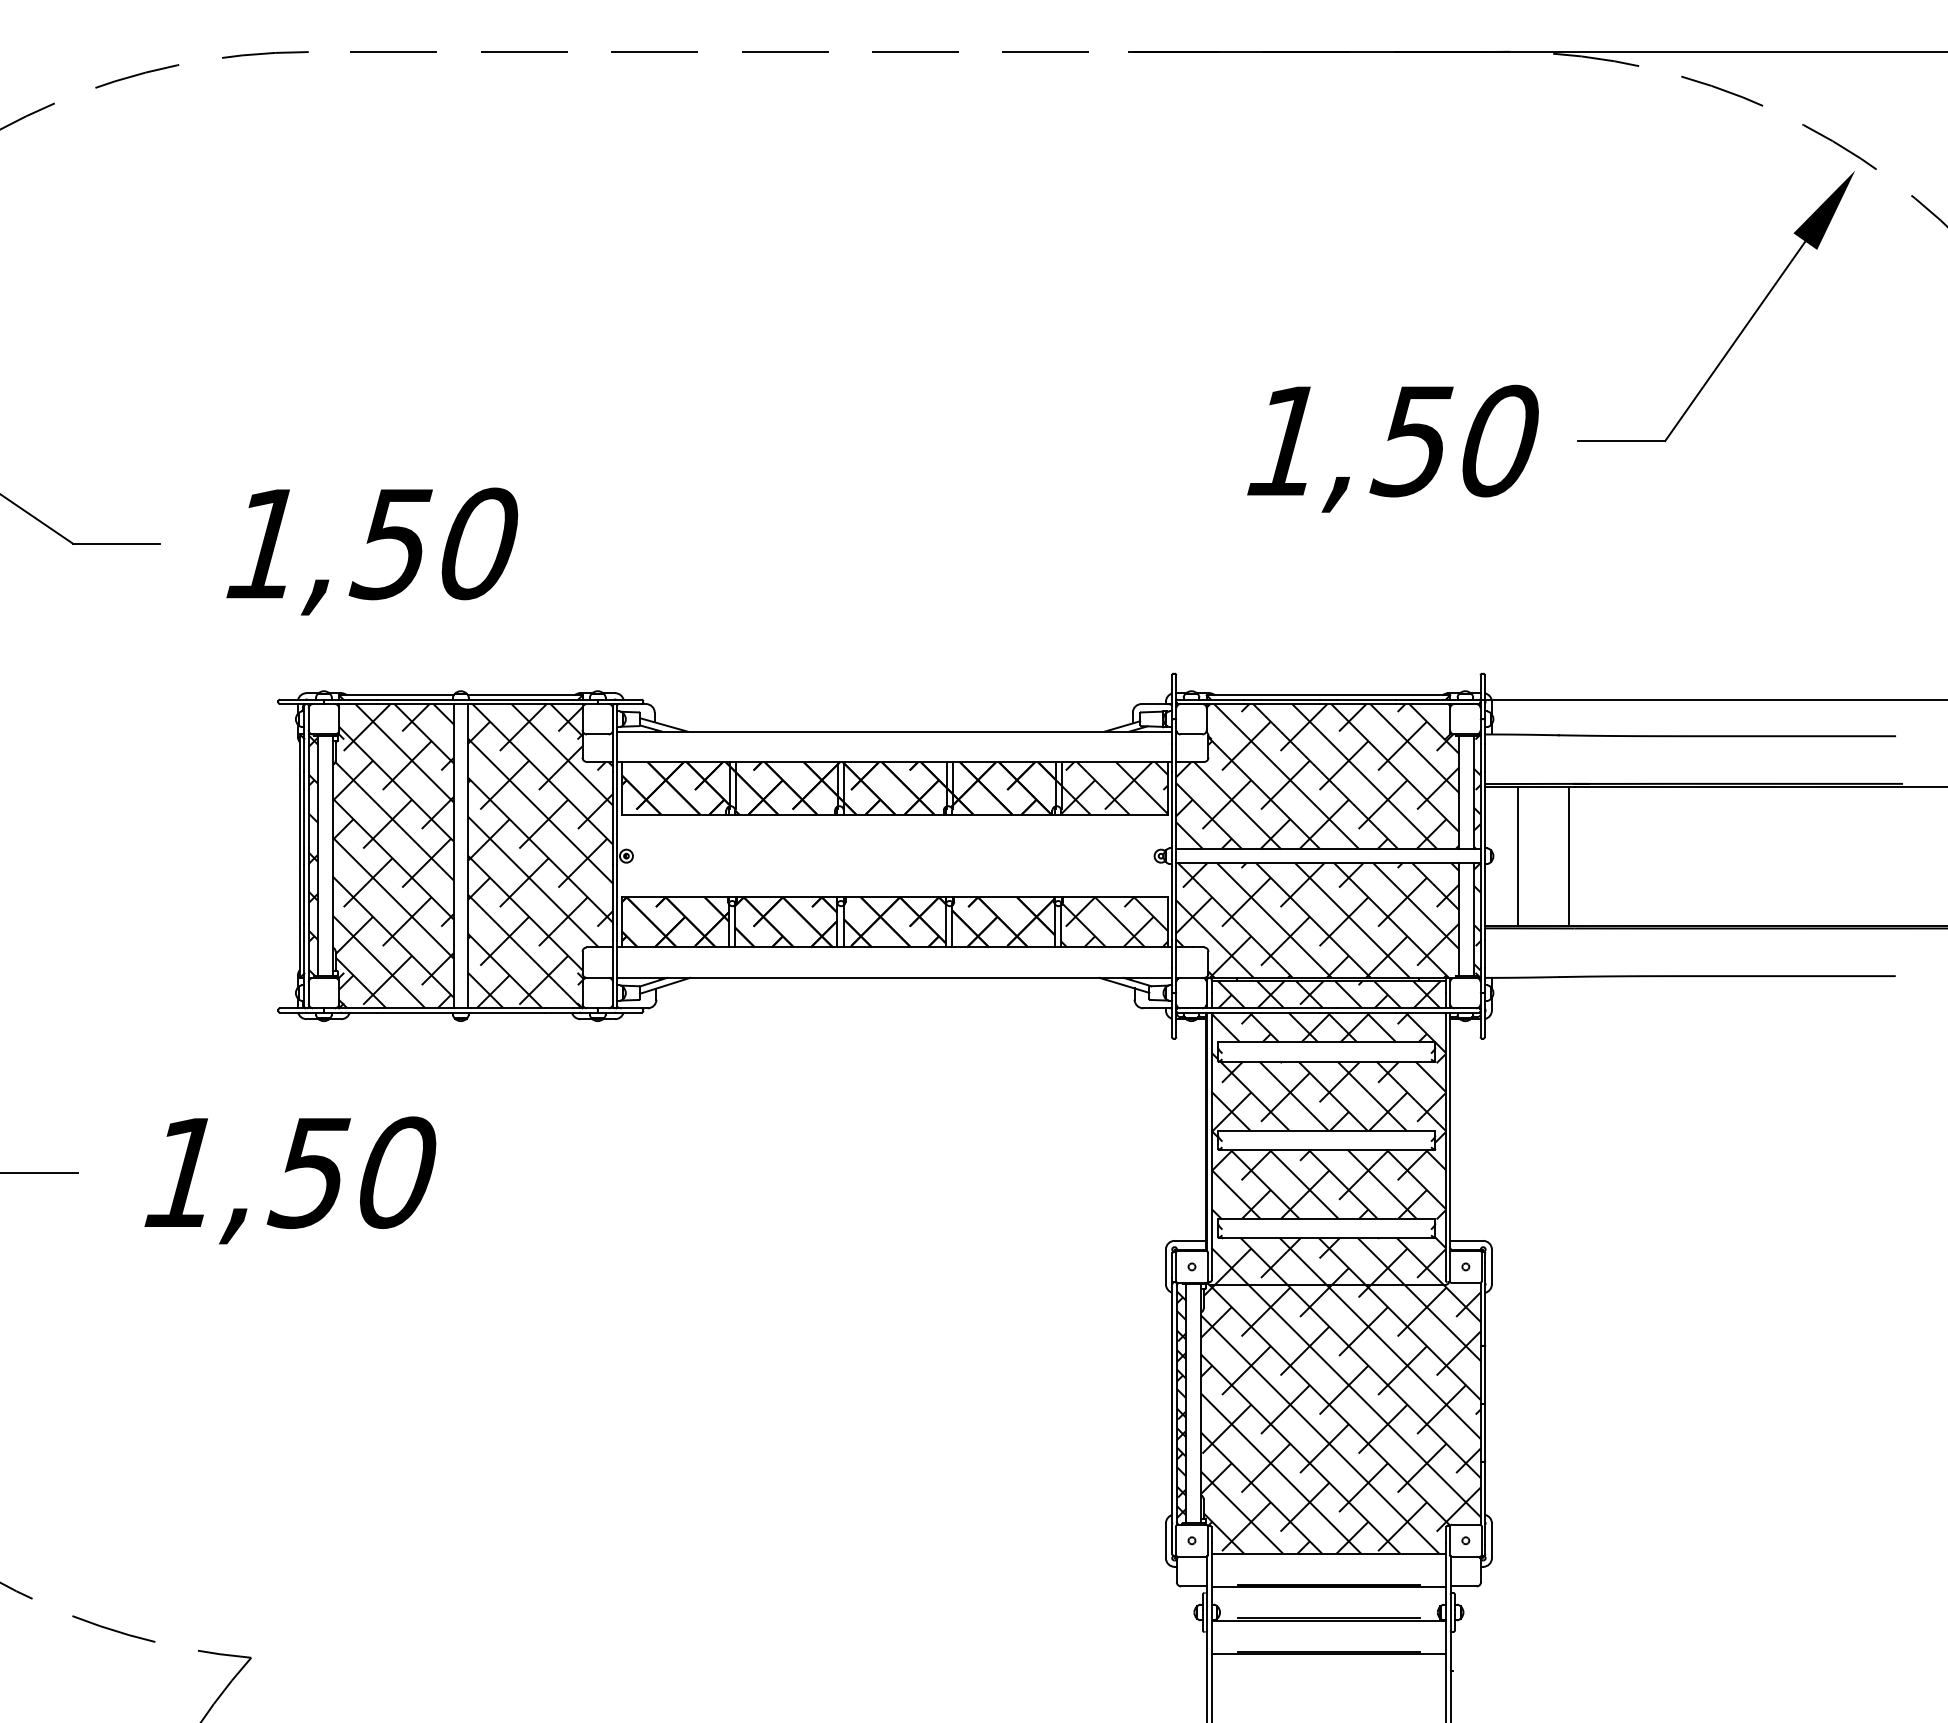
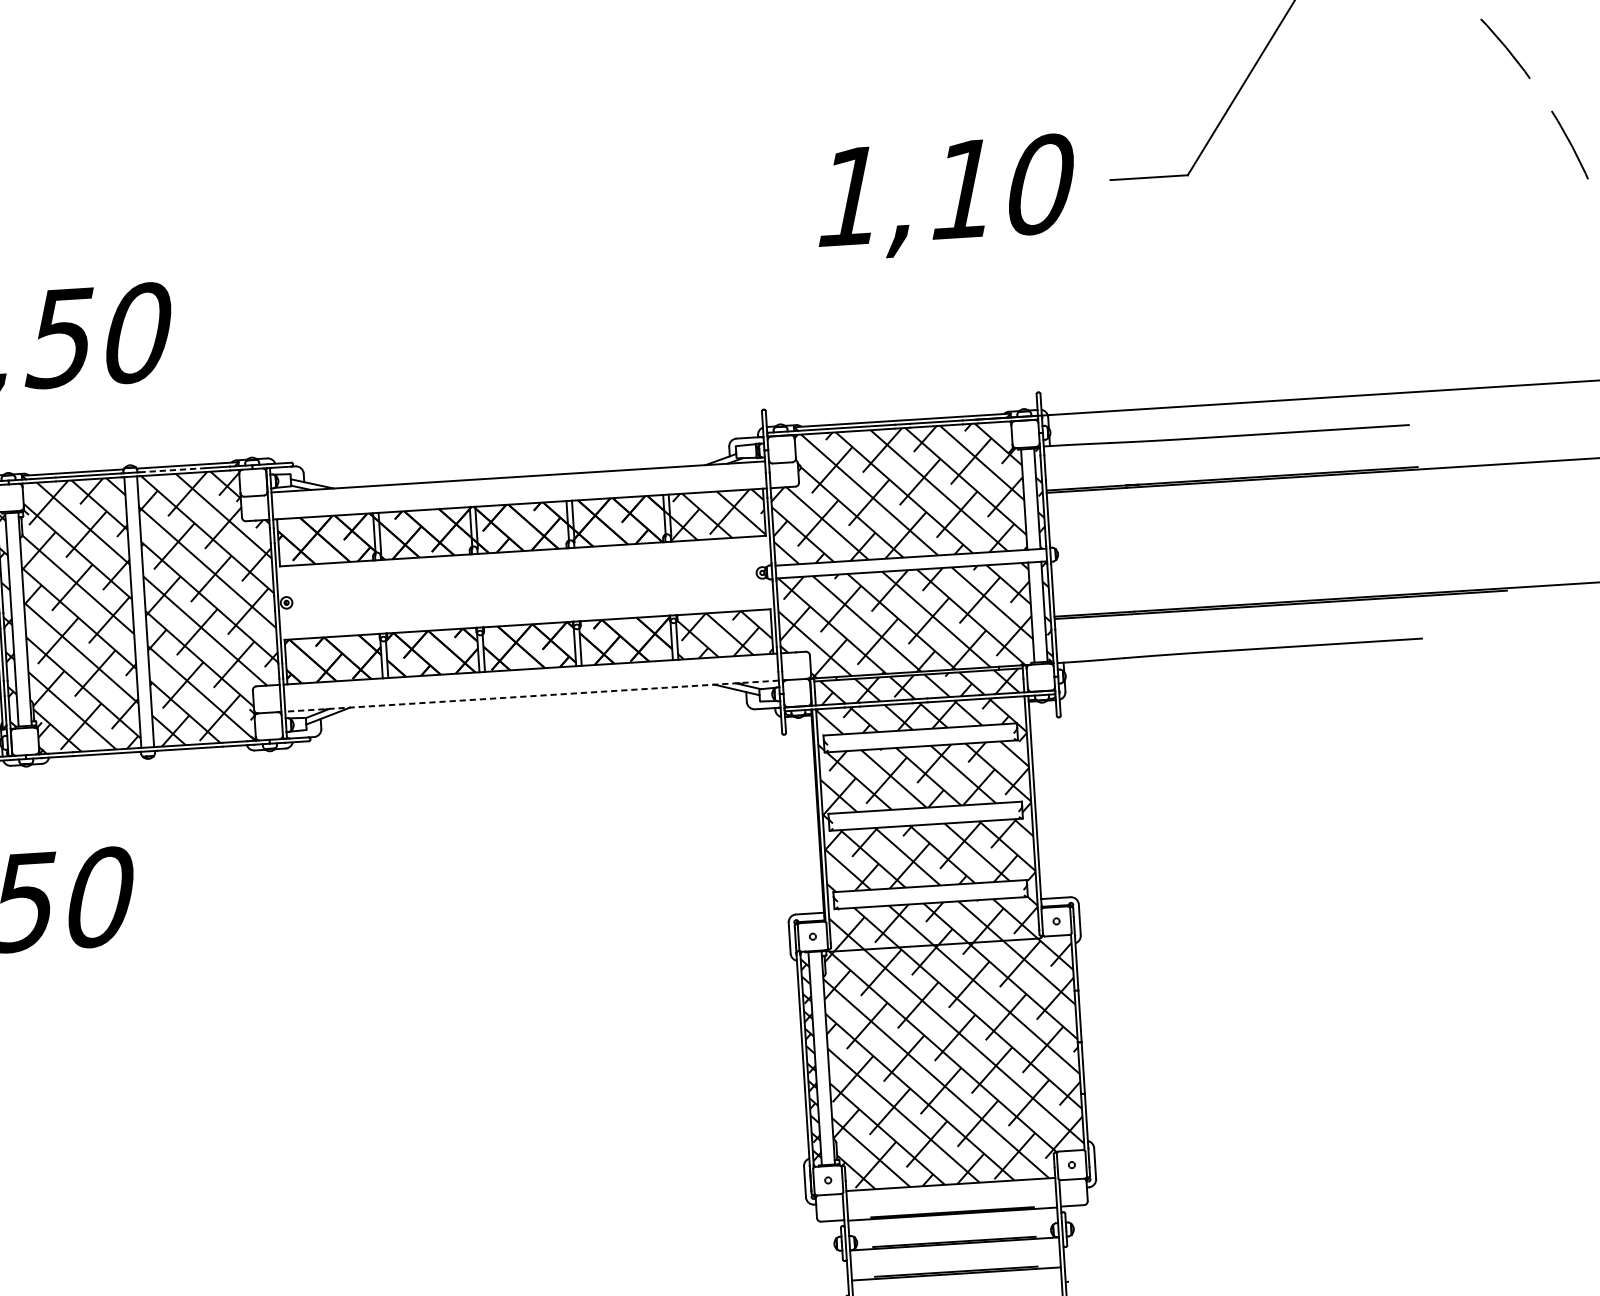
text: (1411, 441) -> (962, 189), 1,50 -> 1,10
line: (507, 699) -> (171, 470), solid -> dashed
line: (1518, 855) -> (1080, 552), removed
line: (1568, 855) -> (1124, 549), removed
line: (894, 977) -> (531, 695), solid -> dashed

